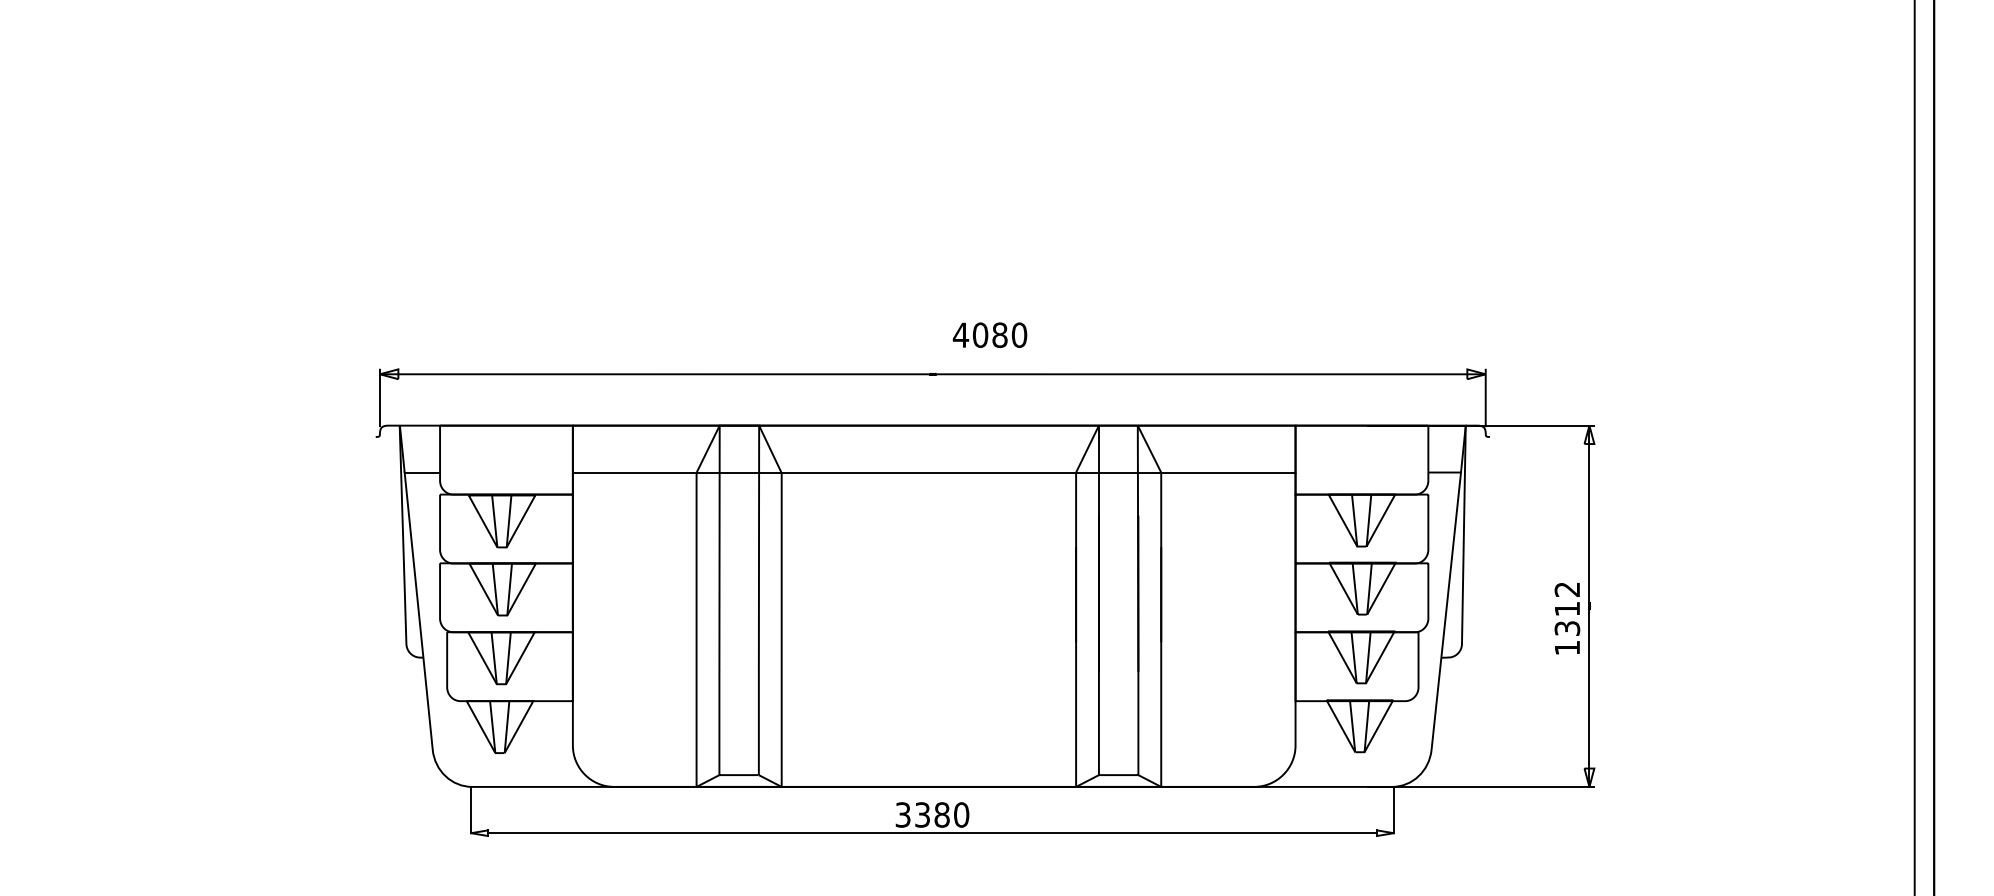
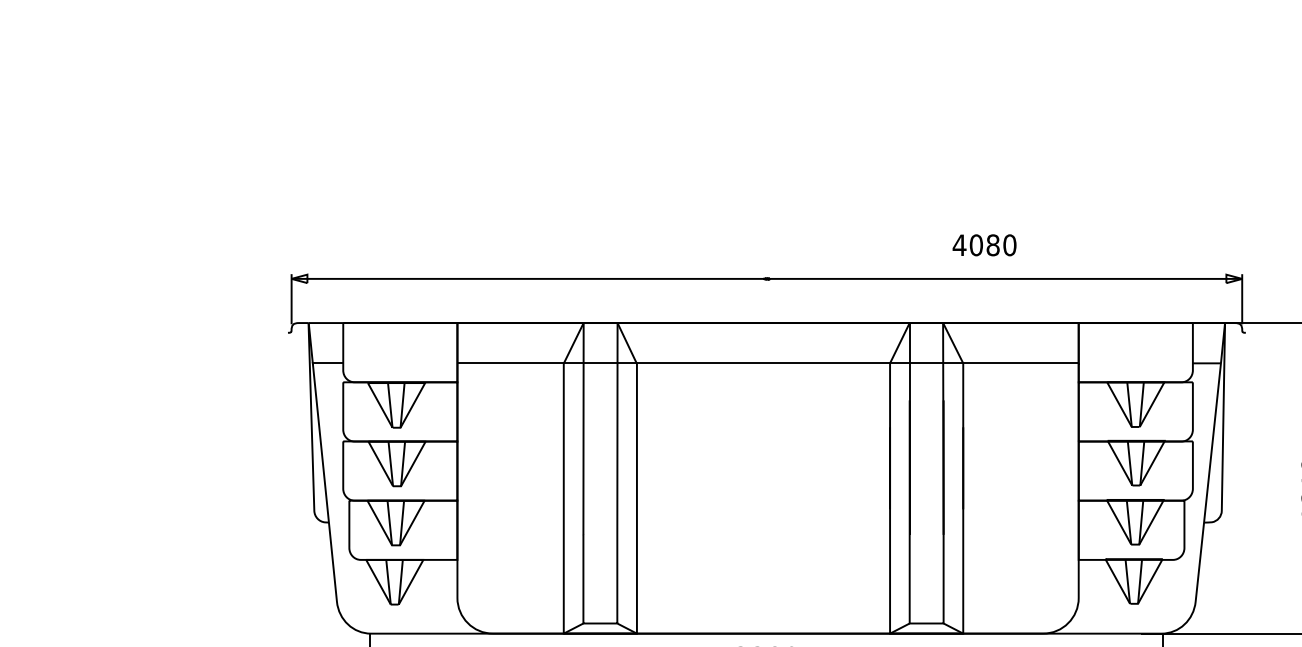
text: (989, 334) -> (984, 244), moved

